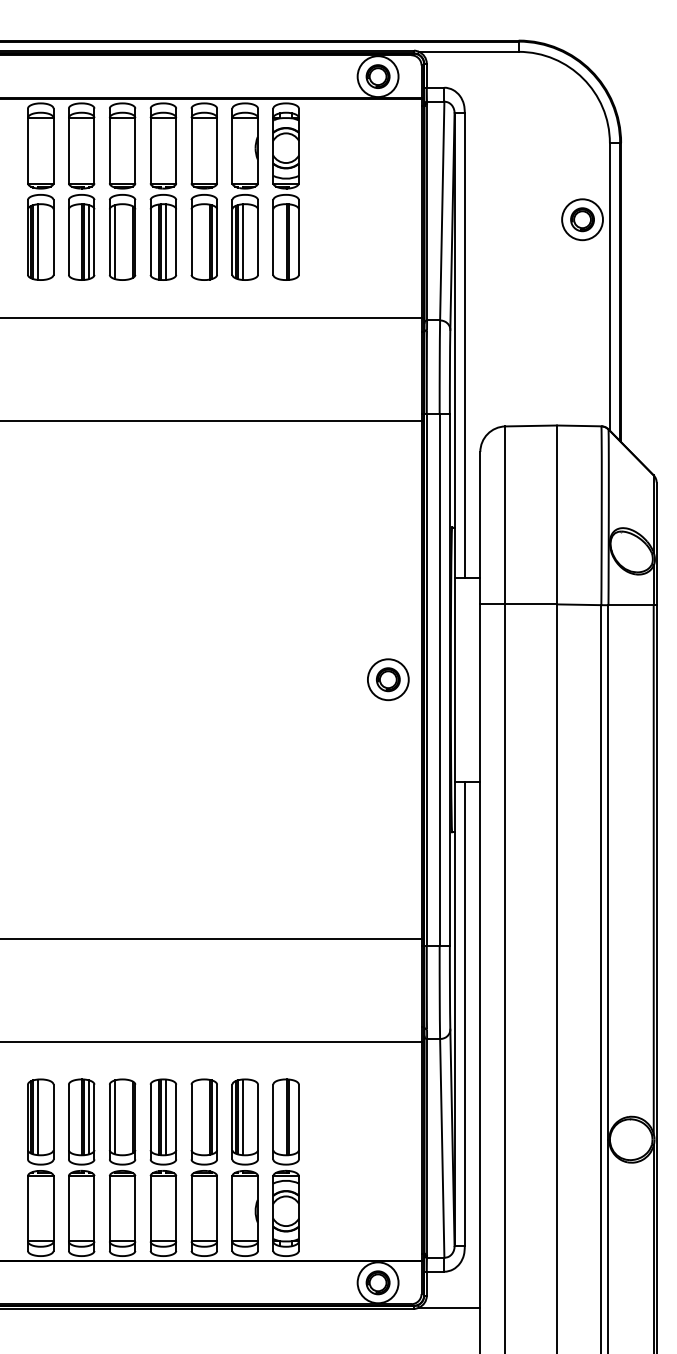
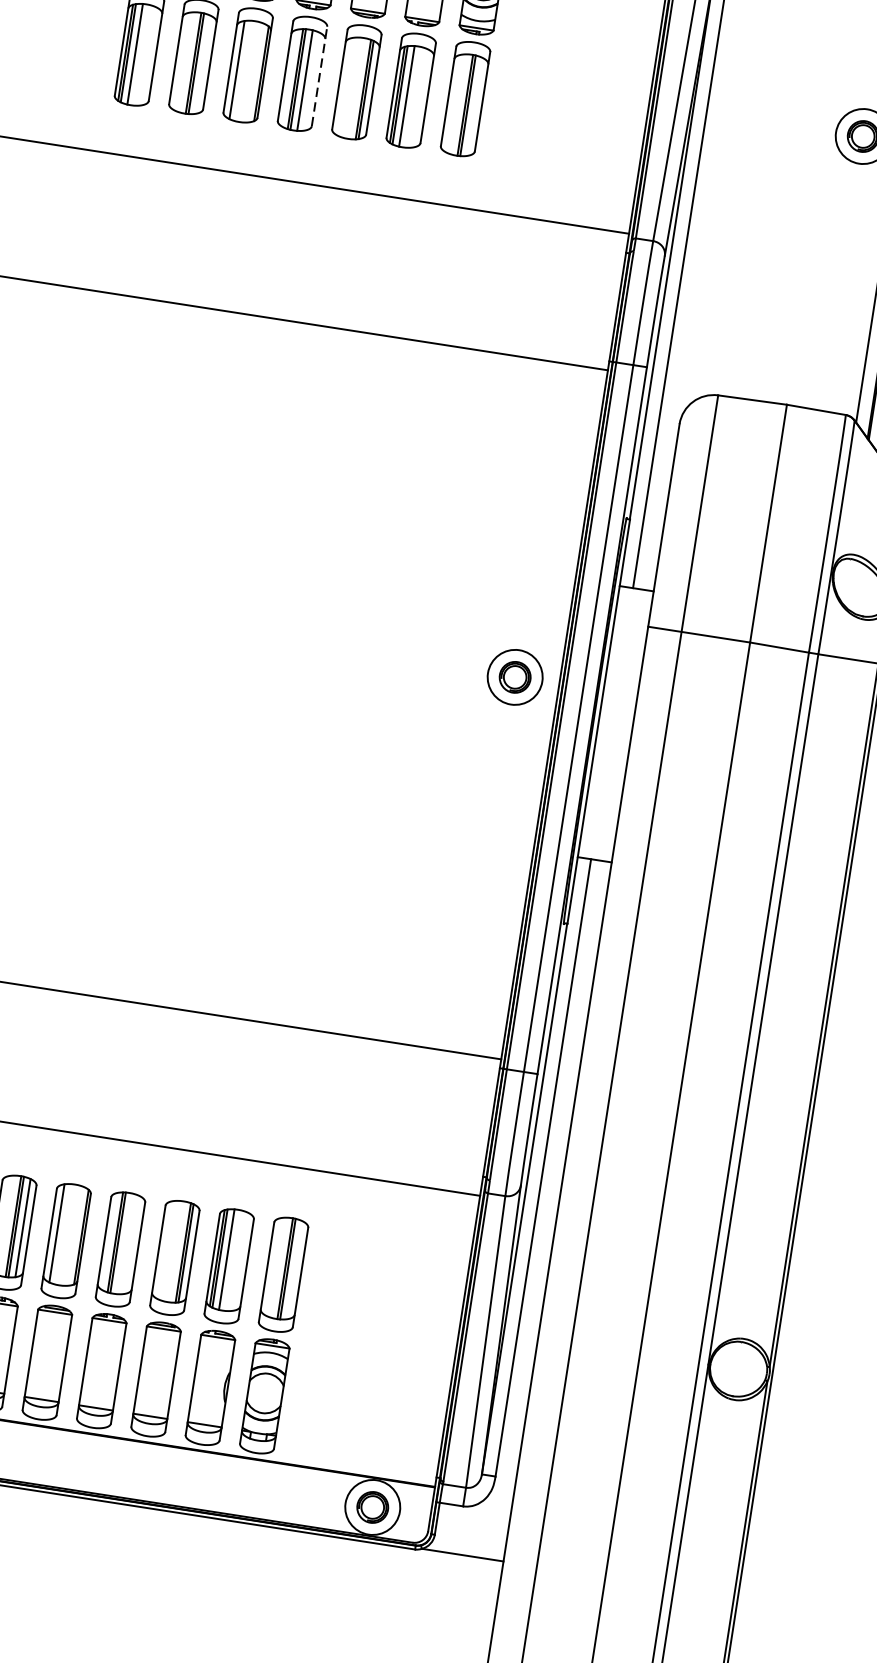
line: (176, 236) -> (320, 75), solid -> dashed
line: (89, 242) -> (203, 65), removed
part: (388, 679) -> (515, 677), moved
line: (166, 1117) -> (125, 1244), removed

